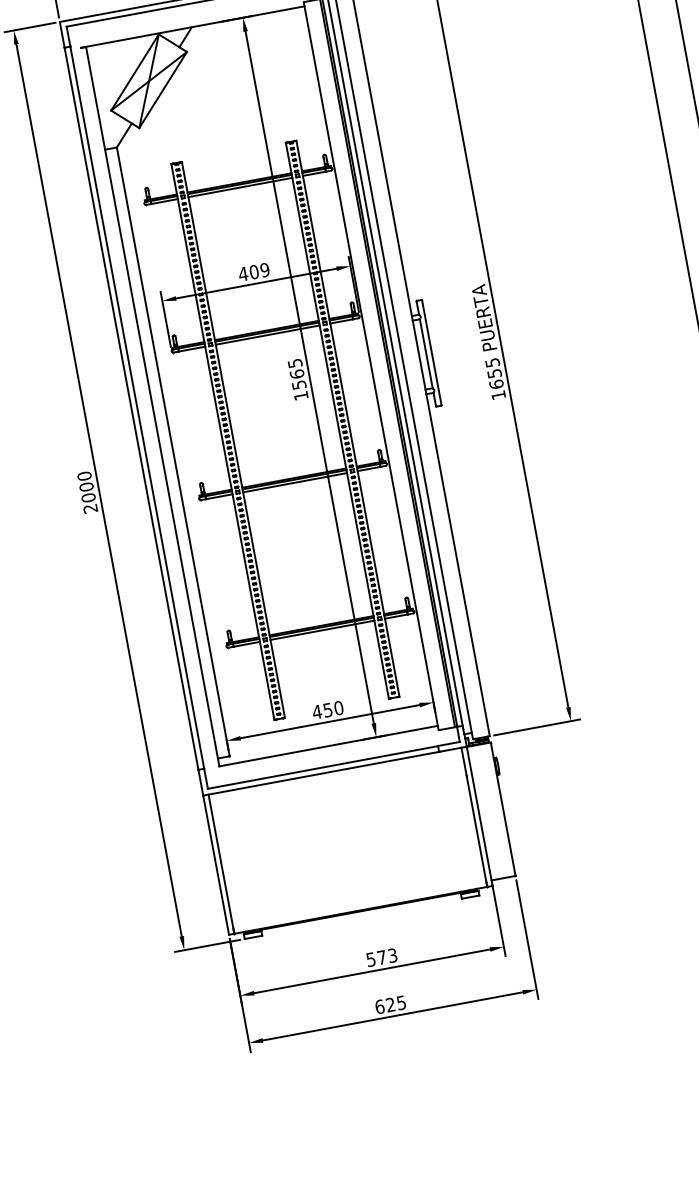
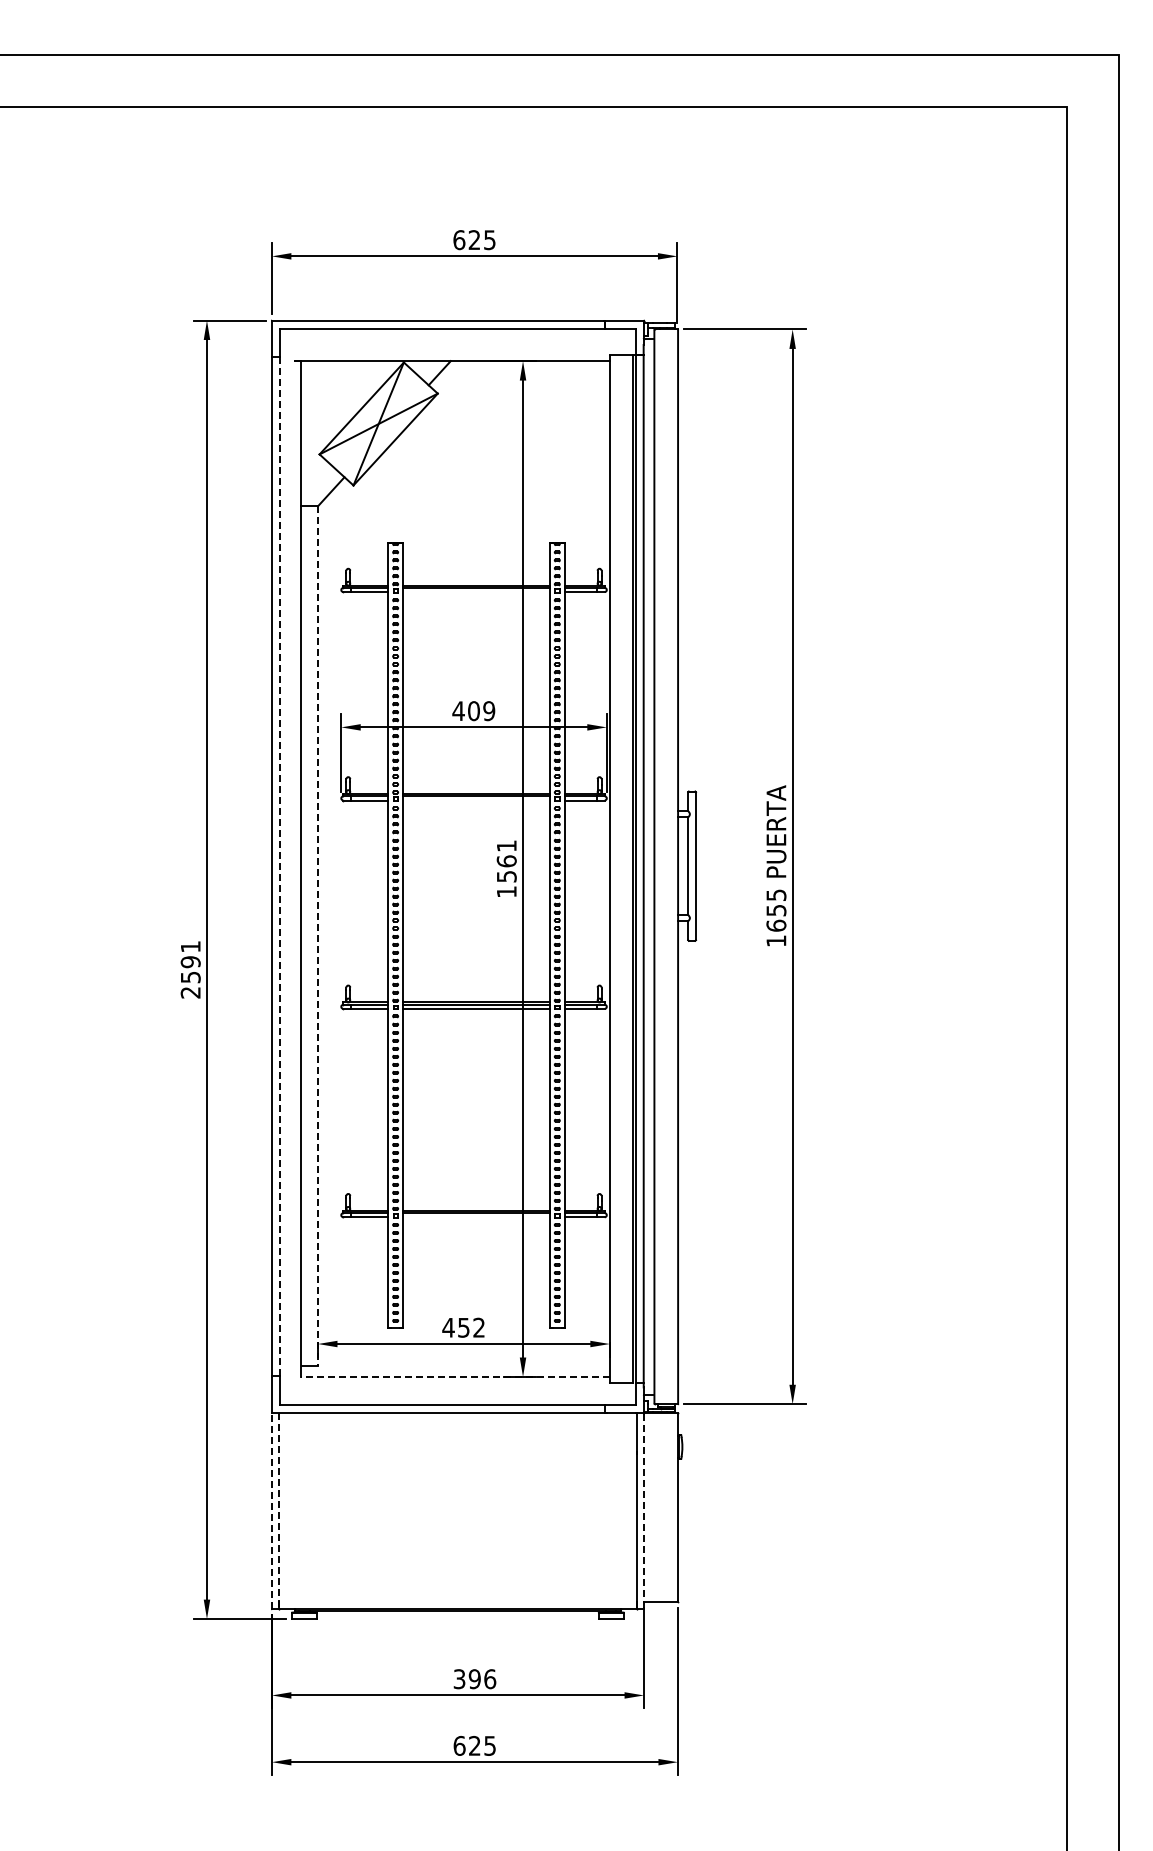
line: (240, 187) -> (476, 592), removed
line: (267, 335) -> (476, 800), removed
text: (294, 363) -> (506, 845), 1565 -> 1561
line: (137, 407) -> (280, 866), solid -> dashed
line: (173, 452) -> (318, 936), solid -> dashed
text: (86, 486) -> (190, 961), 2000 -> 2591
line: (322, 630) -> (476, 1217), removed
text: (339, 707) -> (479, 1327), 450 -> 452
line: (328, 746) -> (455, 1377), solid -> dashed
line: (480, 816) -> (644, 1511), solid -> dashed
line: (215, 864) -> (271, 1510), solid -> dashed
line: (221, 864) -> (279, 1511), solid -> dashed
text: (382, 957) -> (475, 1679), 573 -> 396

